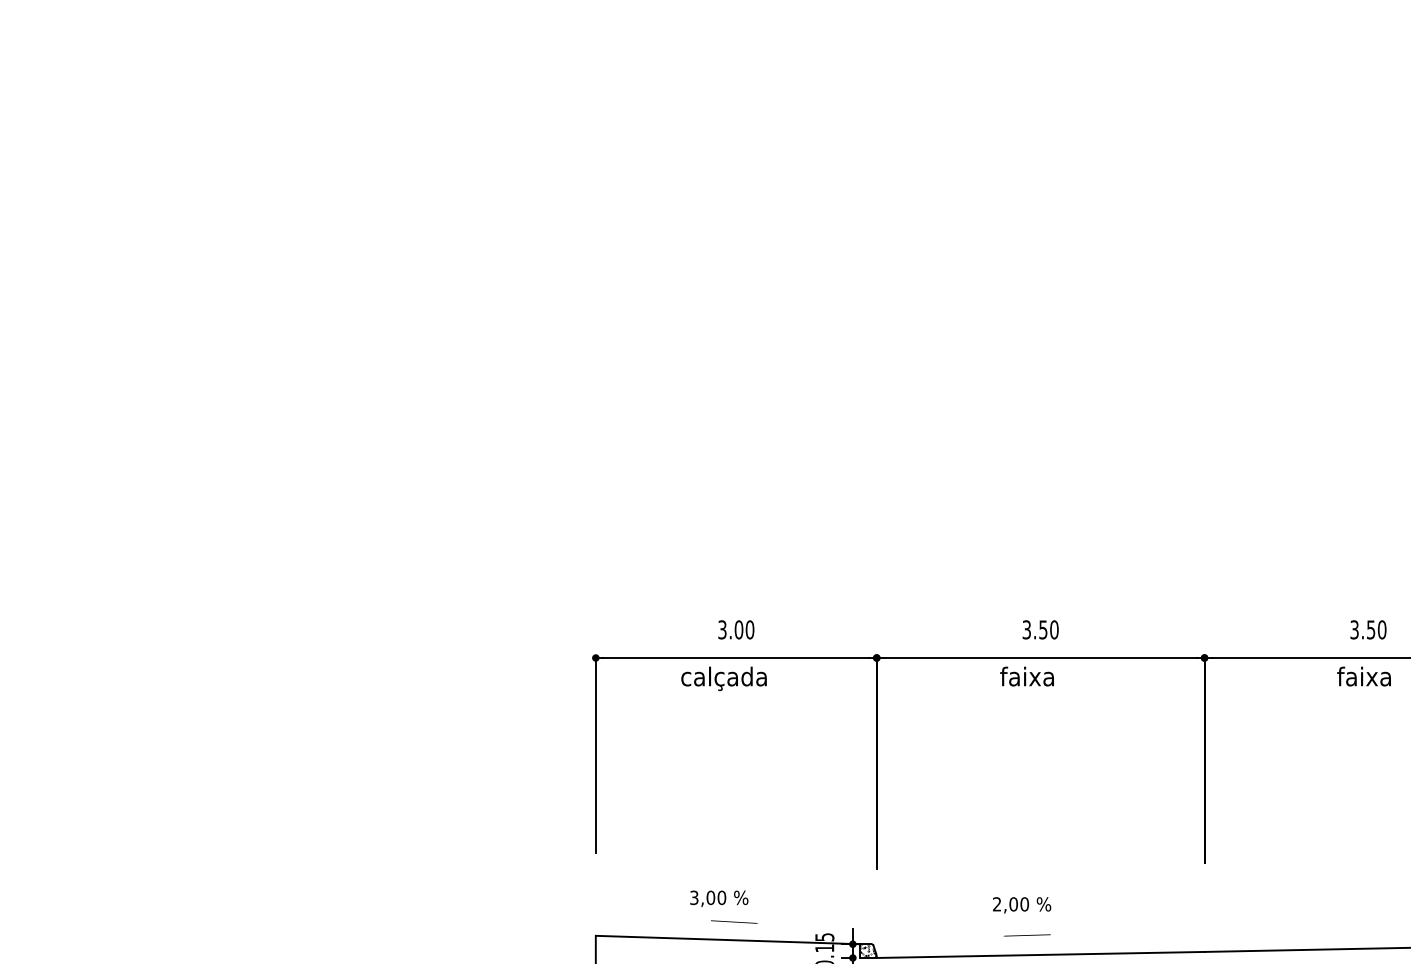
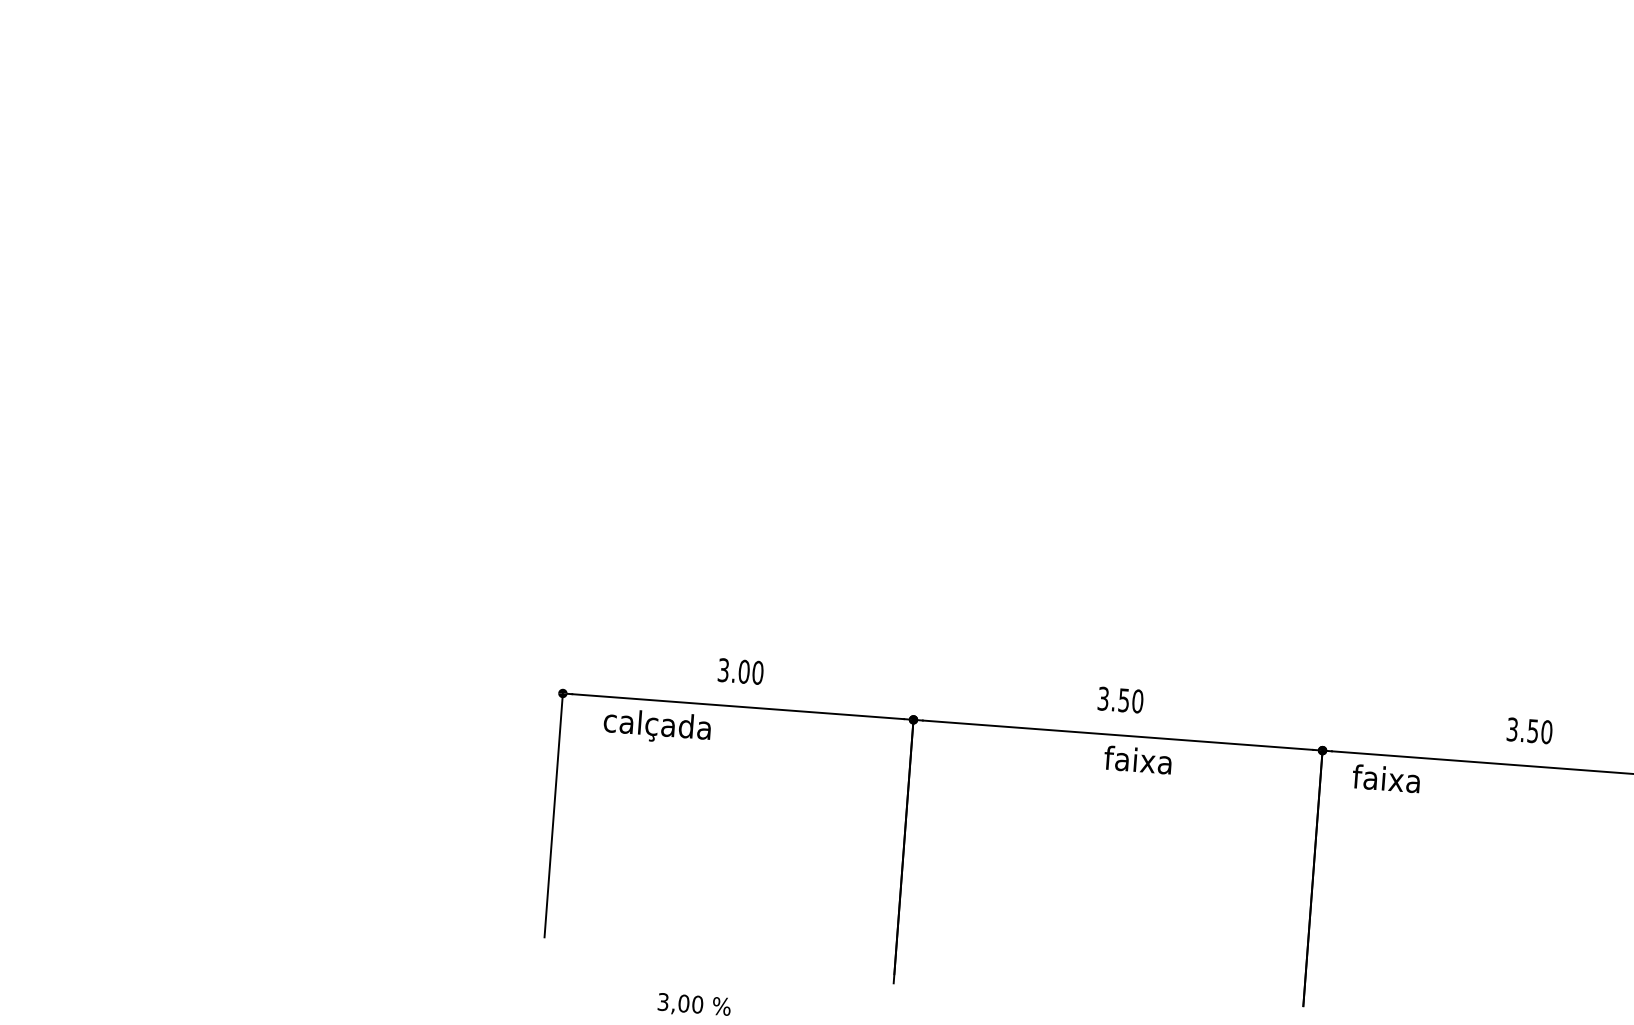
text: (1026, 676) -> (1137, 759), moved
text: (1363, 676) -> (1385, 778), moved
text: (723, 678) -> (656, 726), moved

